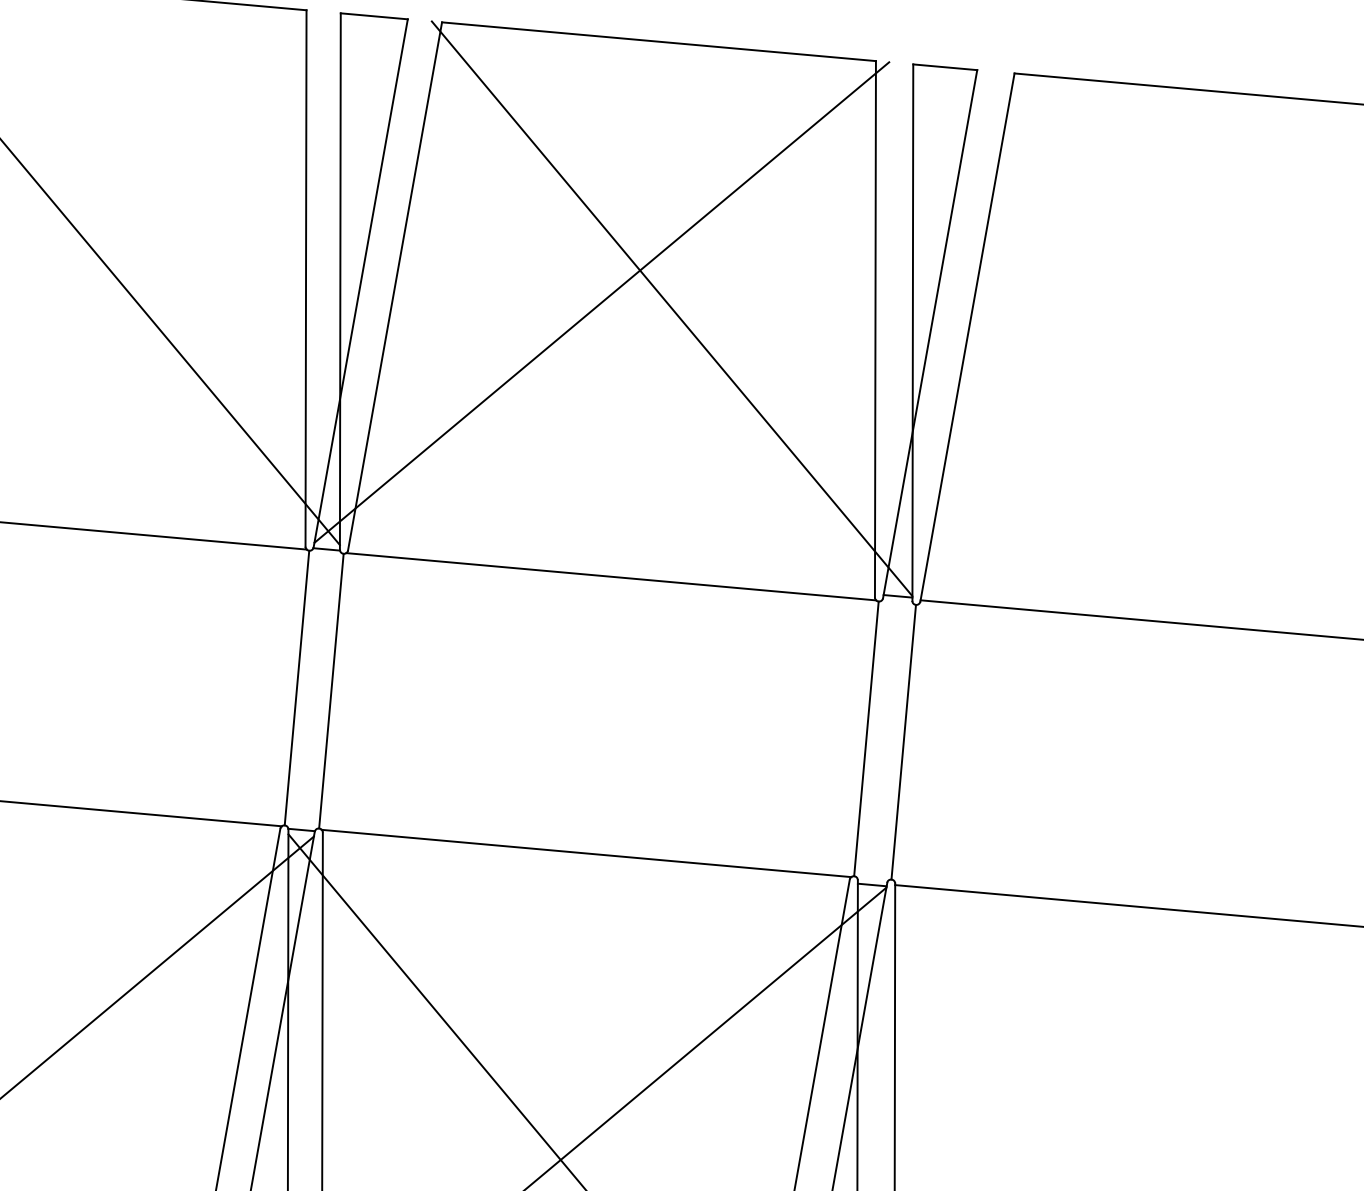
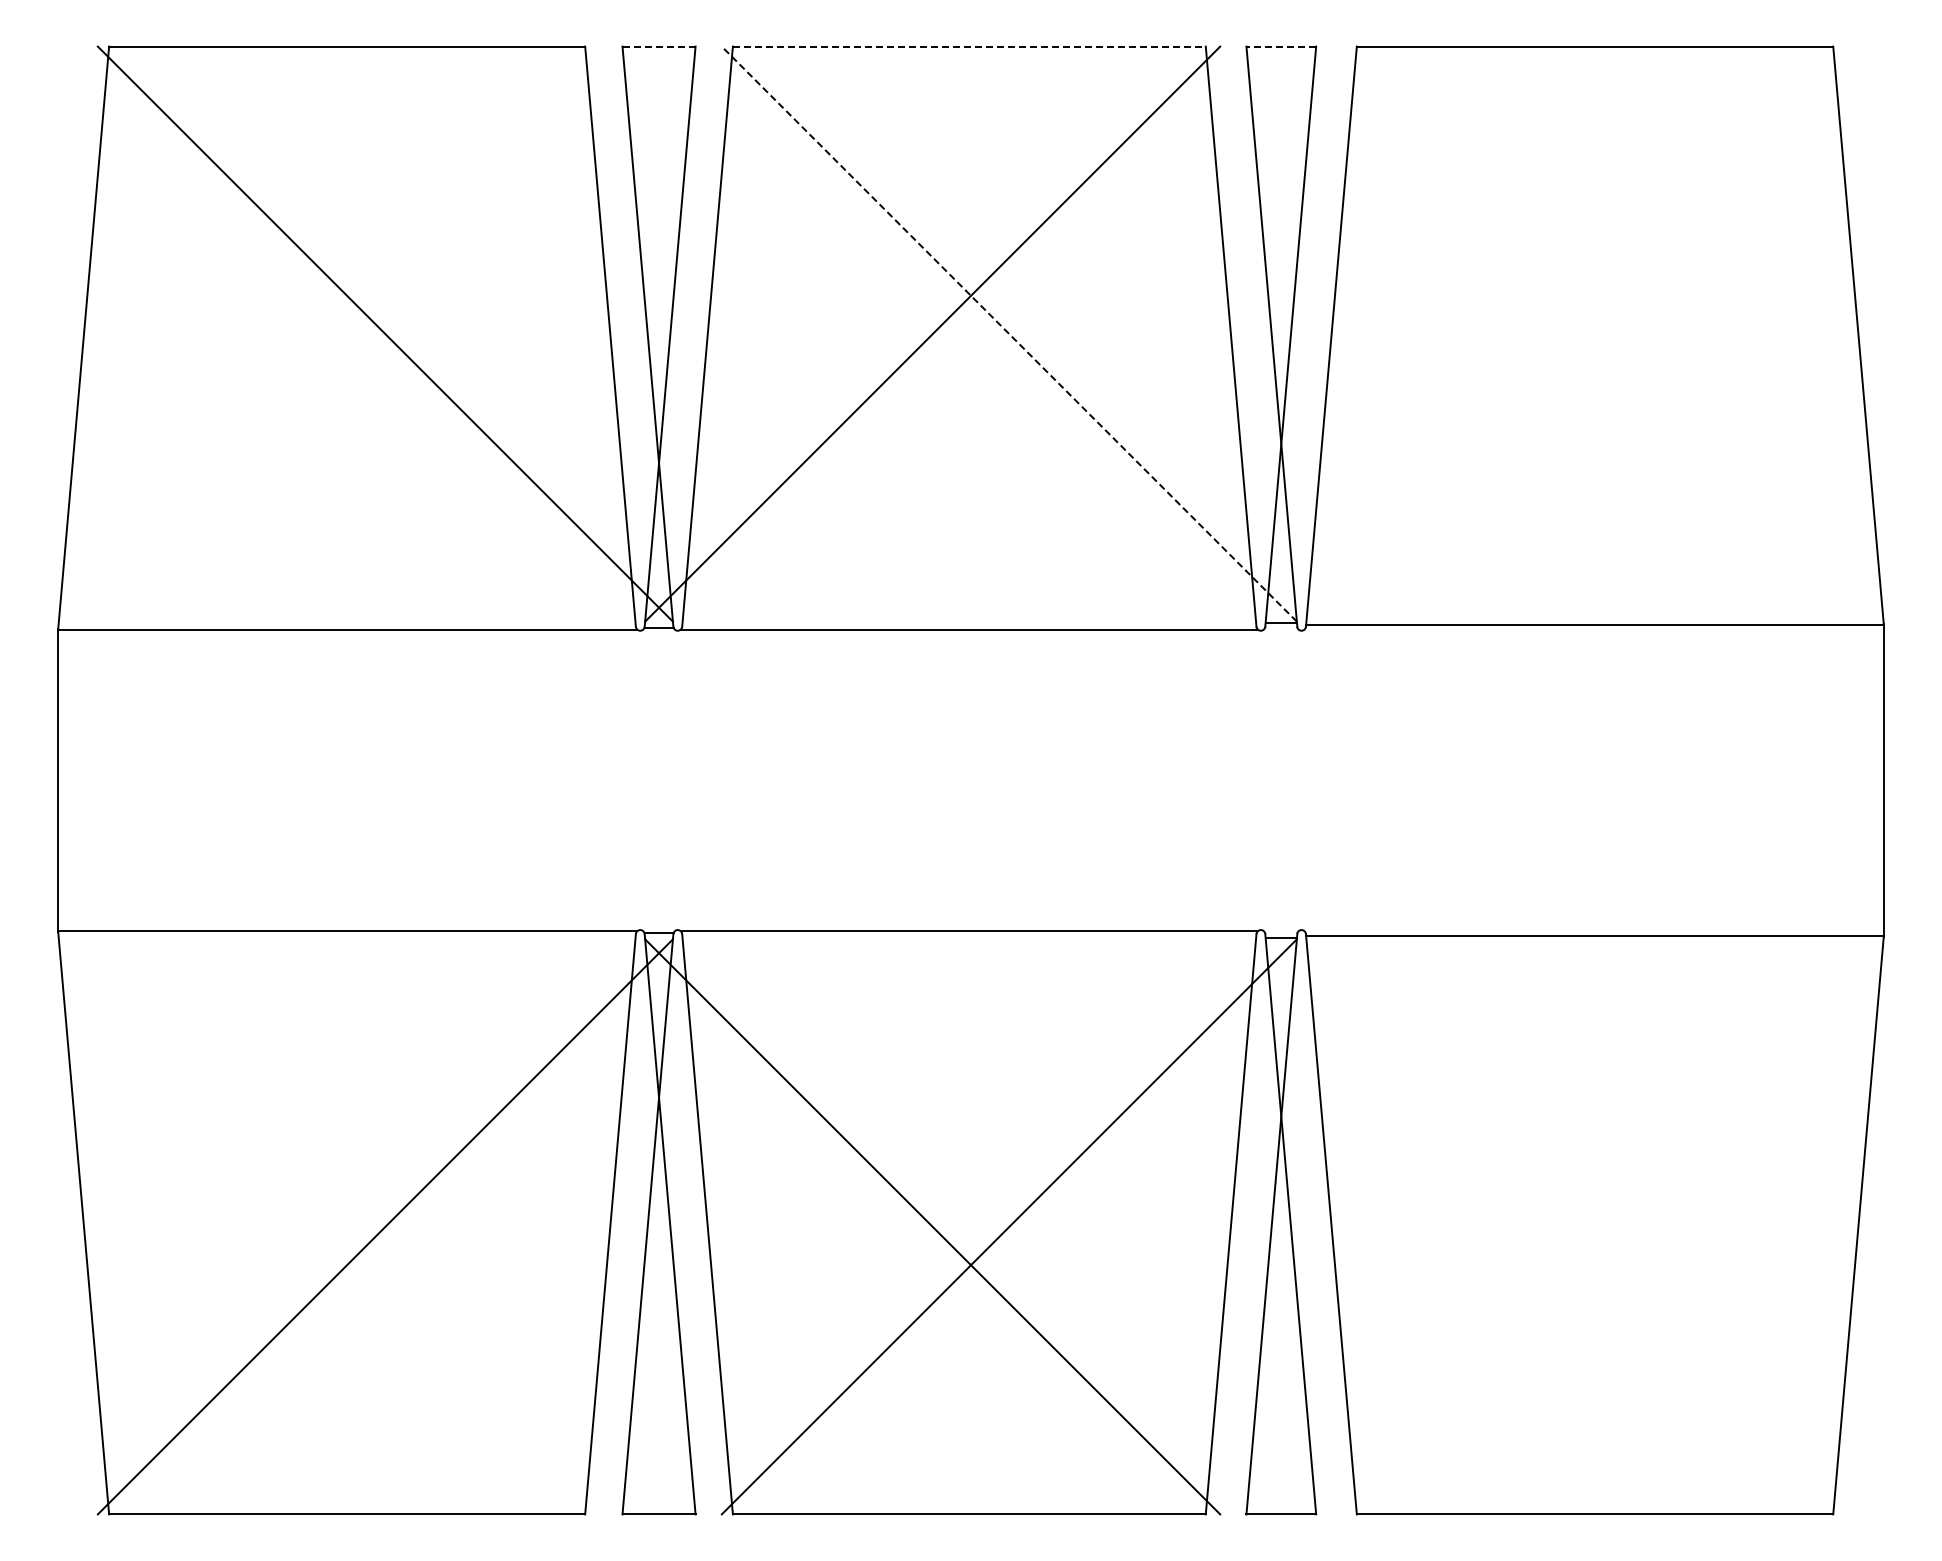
line: (374, 16) -> (659, 46), solid -> dashed
line: (659, 41) -> (969, 46), solid -> dashed
line: (945, 67) -> (1281, 46), solid -> dashed
line: (672, 309) -> (1009, 334), solid -> dashed
line: (297, 688) -> (640, 780), removed
line: (331, 691) -> (677, 780), removed
line: (866, 738) -> (1260, 780), removed
line: (903, 742) -> (1301, 780), removed

